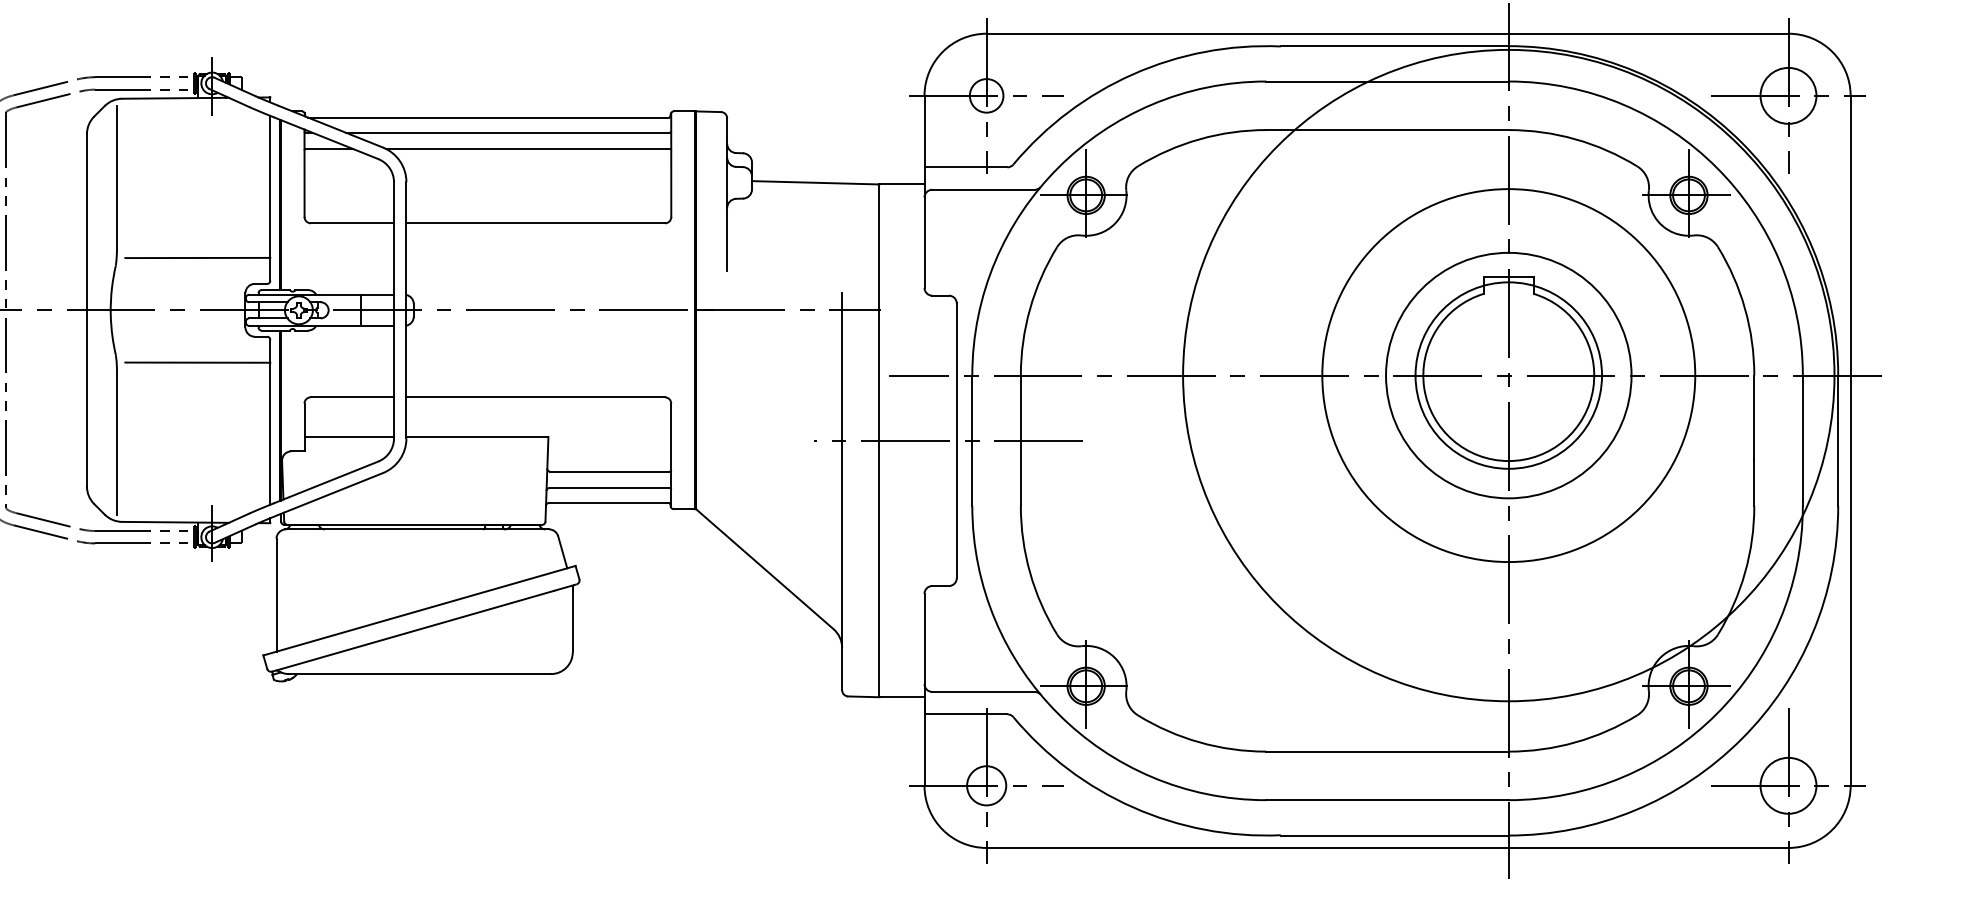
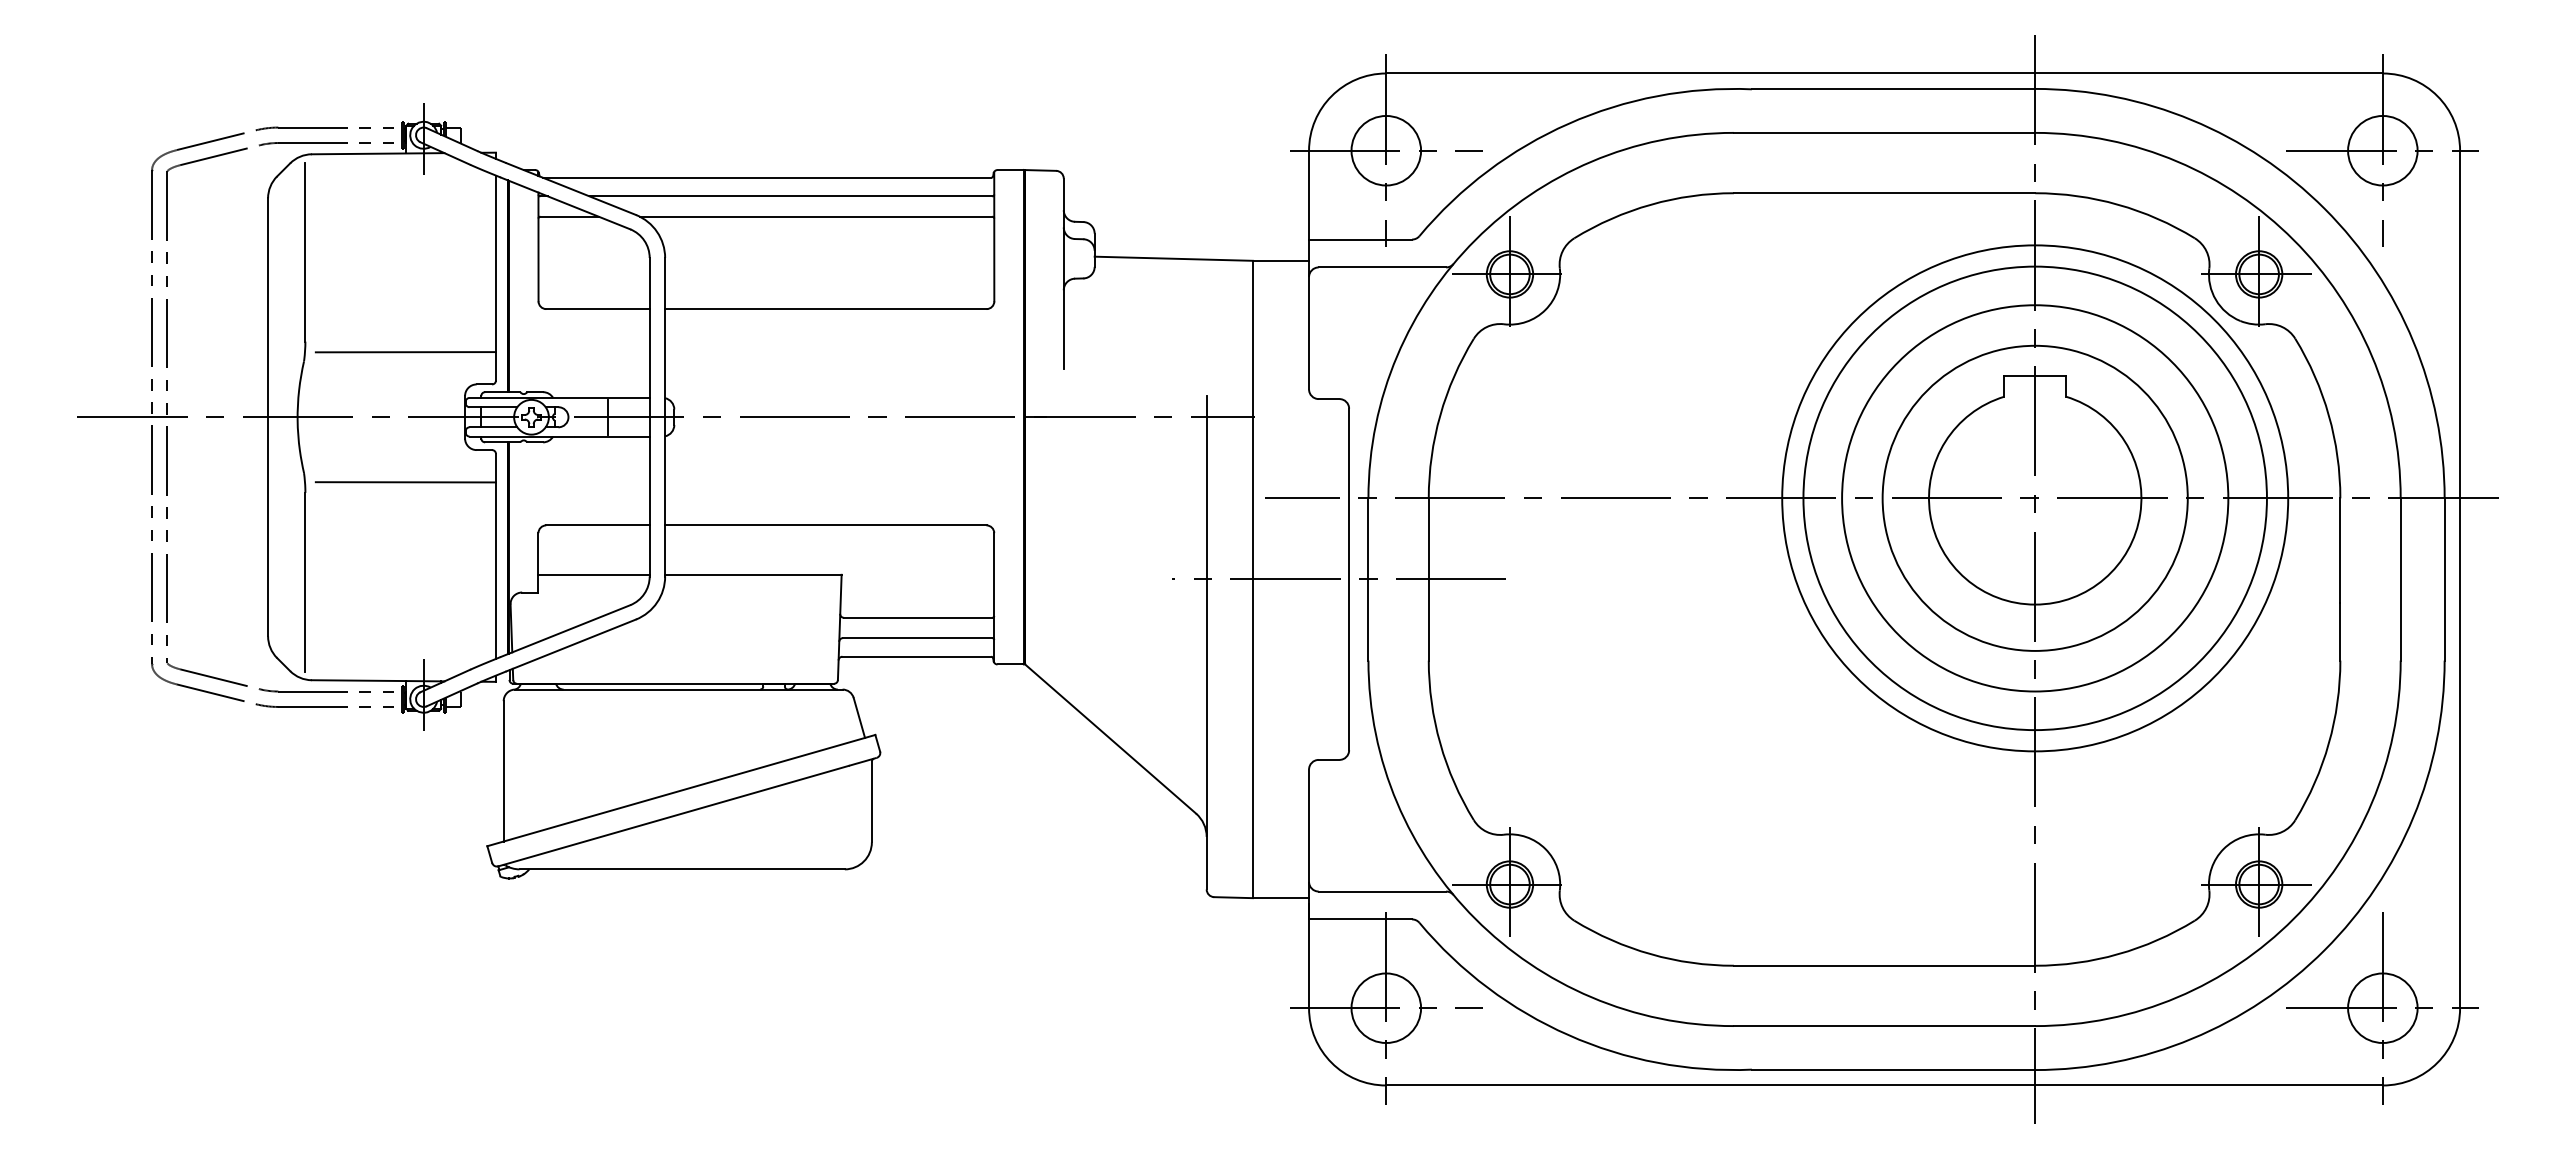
circle: (986, 95) -> (1386, 150), size x1.67
circle: (1509, 375) -> (2035, 498), size x0.62
circle: (1509, 375) -> (2035, 498), size x1.67
circle: (986, 786) -> (1386, 1008), size x1.43

